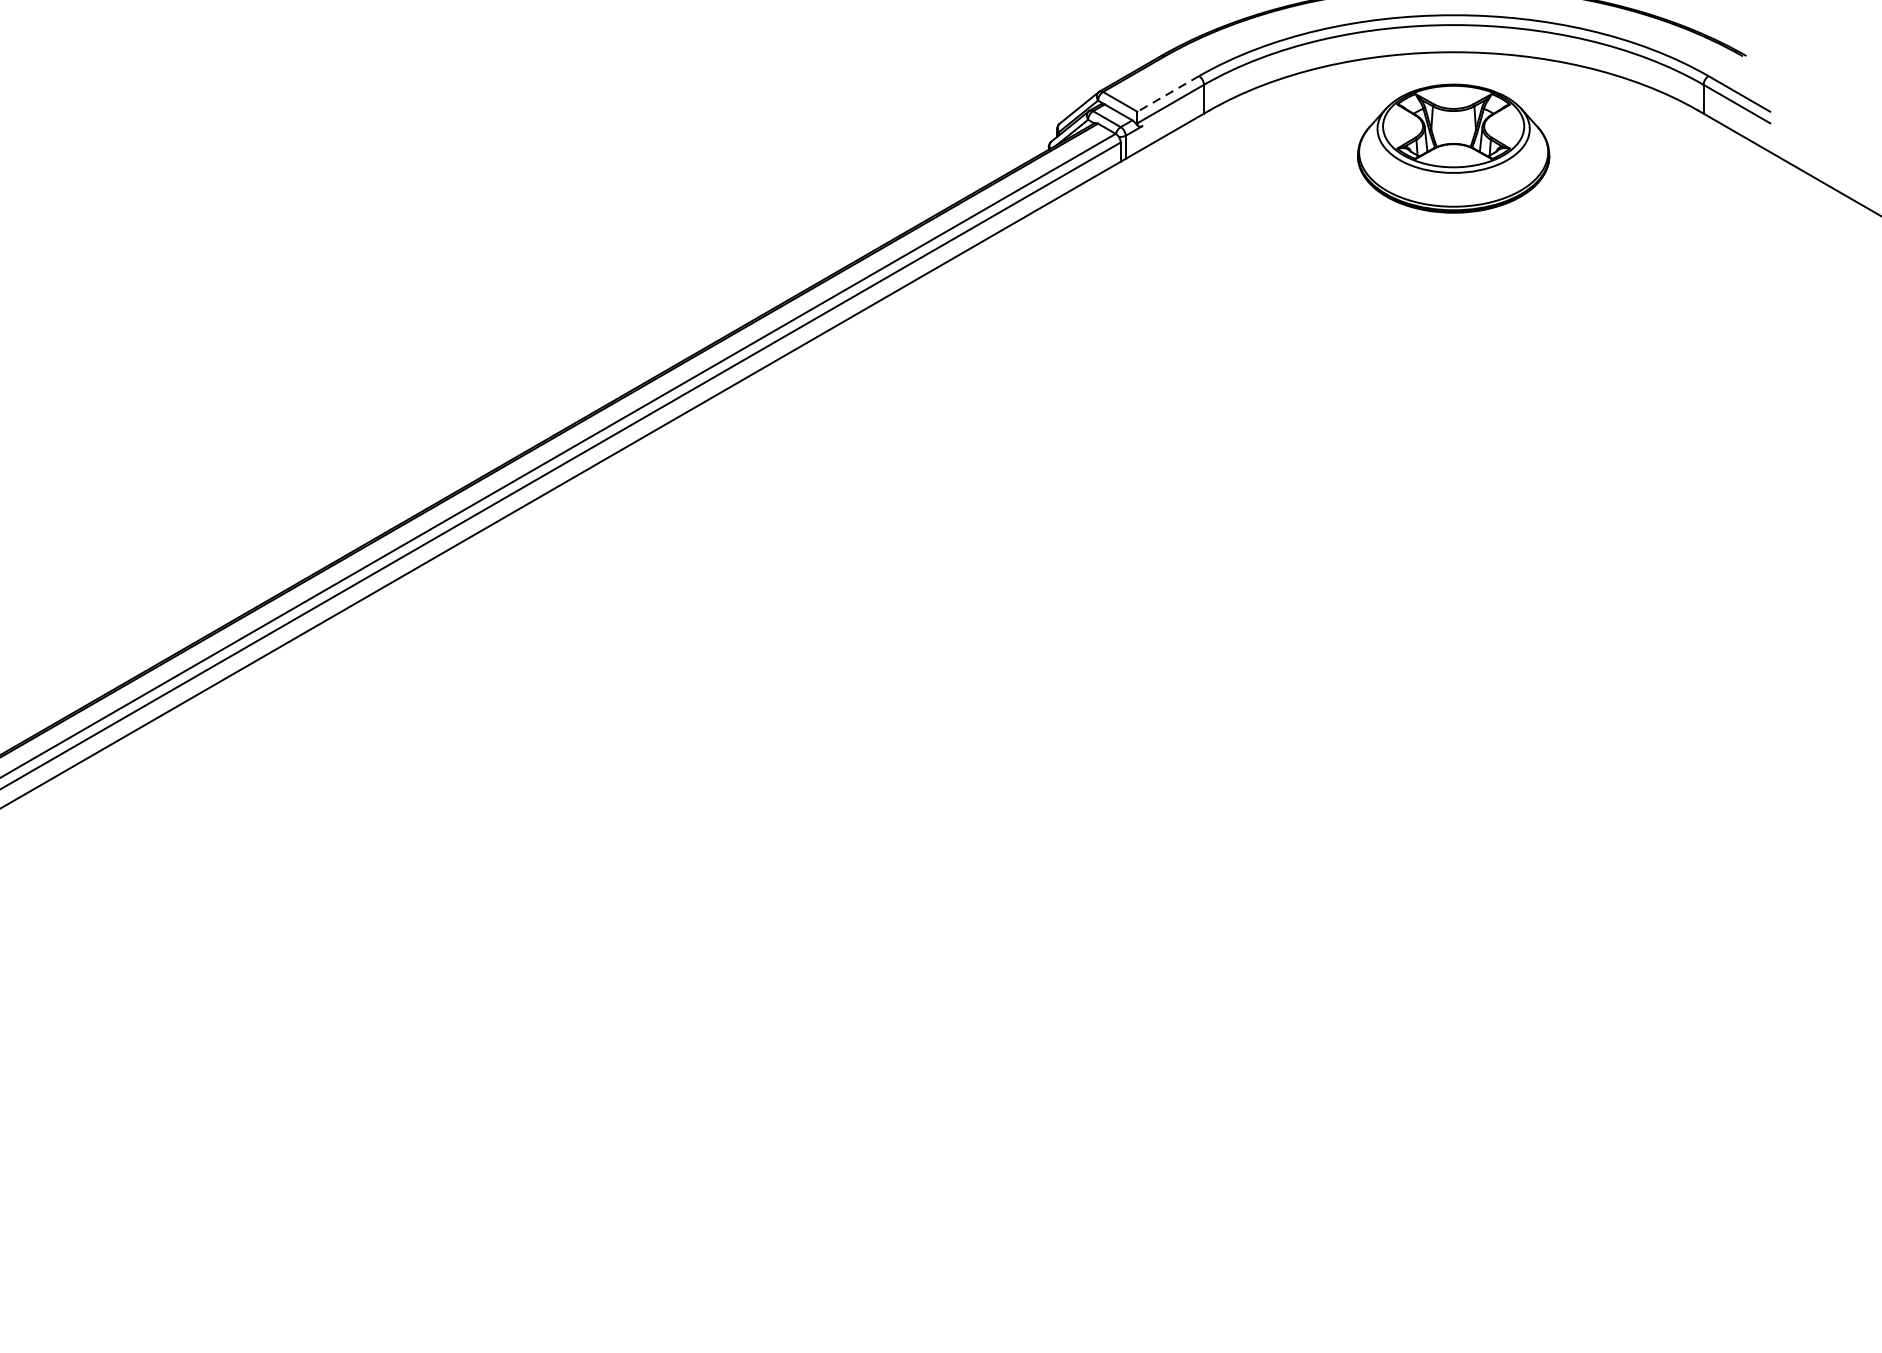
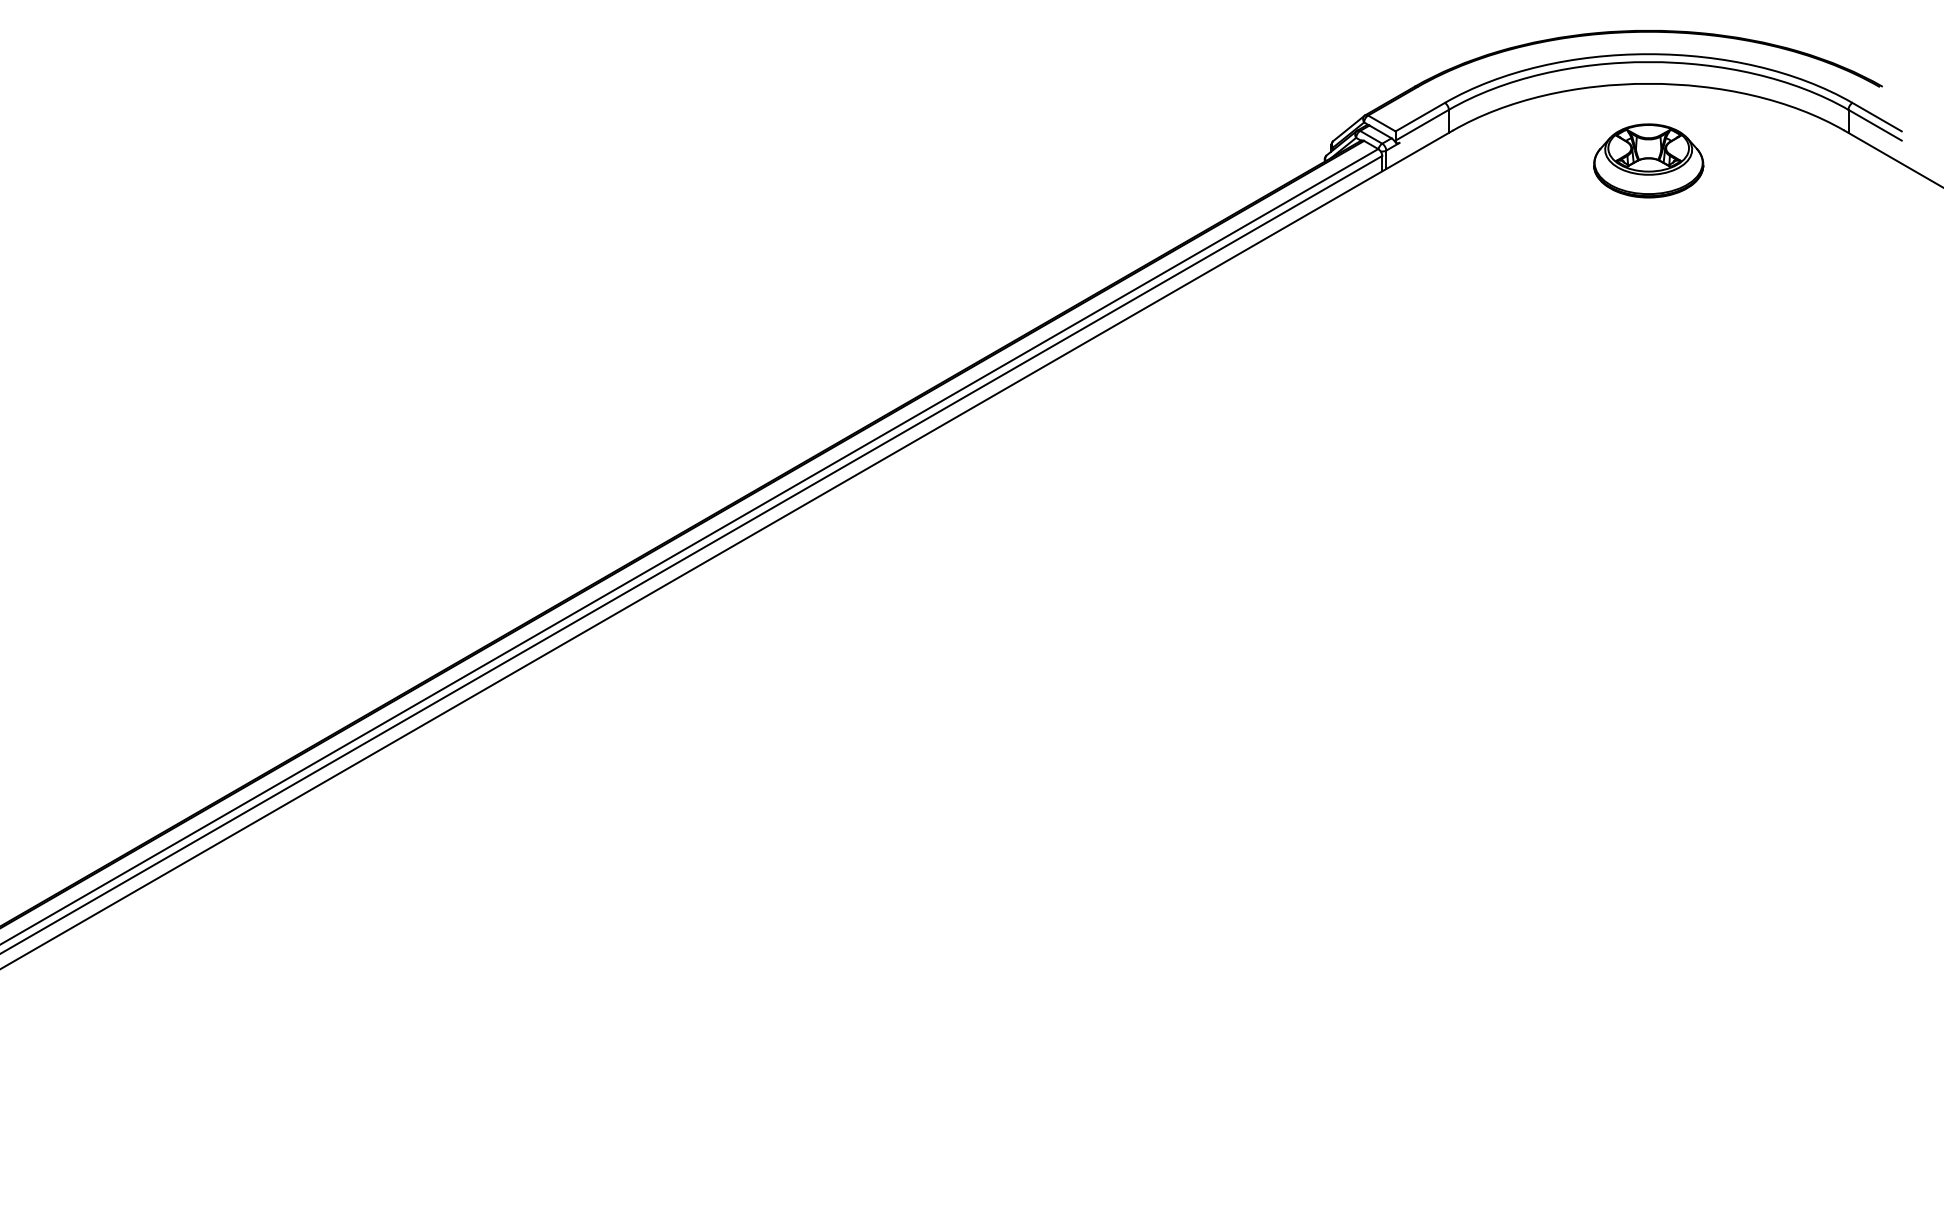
line: (1167, 94) -> (1419, 117), dashed -> solid
part: (1453, 148) -> (1648, 160), size x0.71

